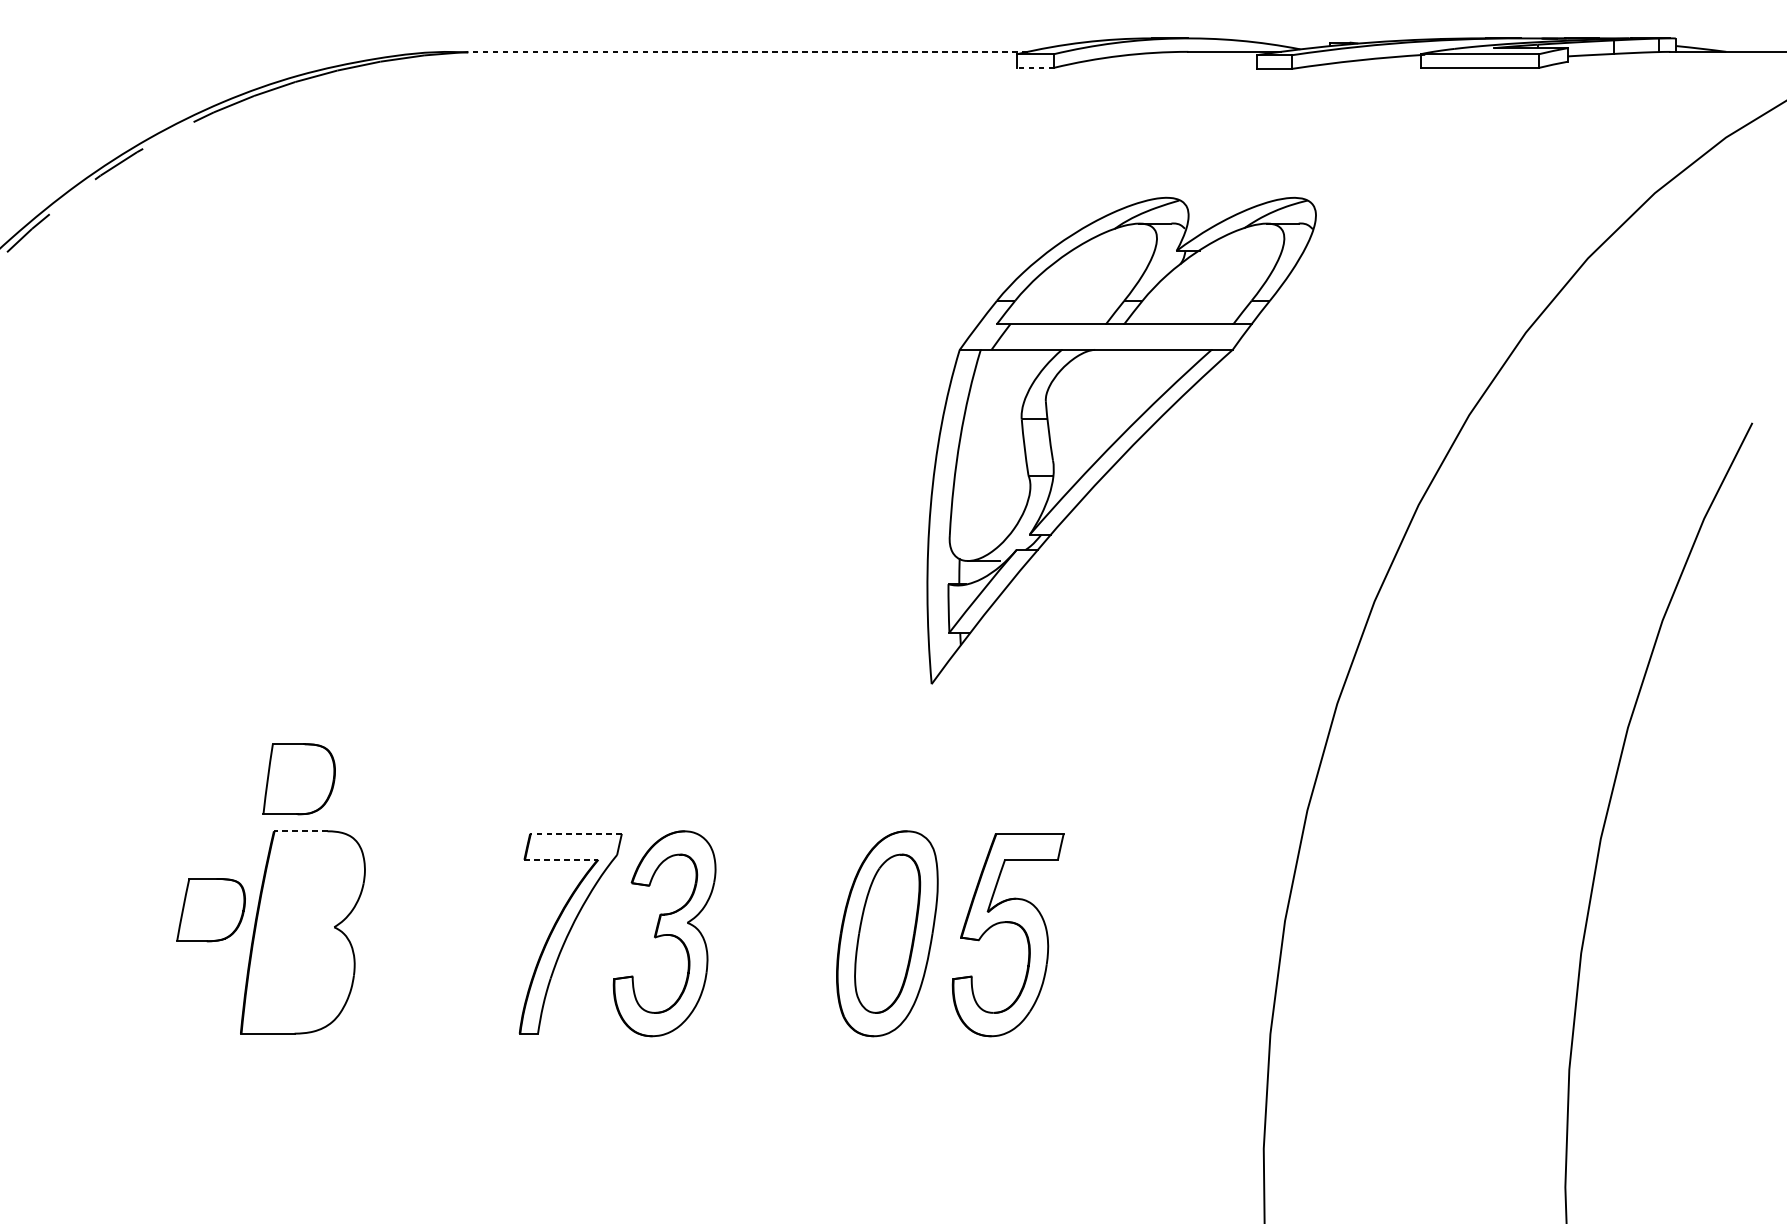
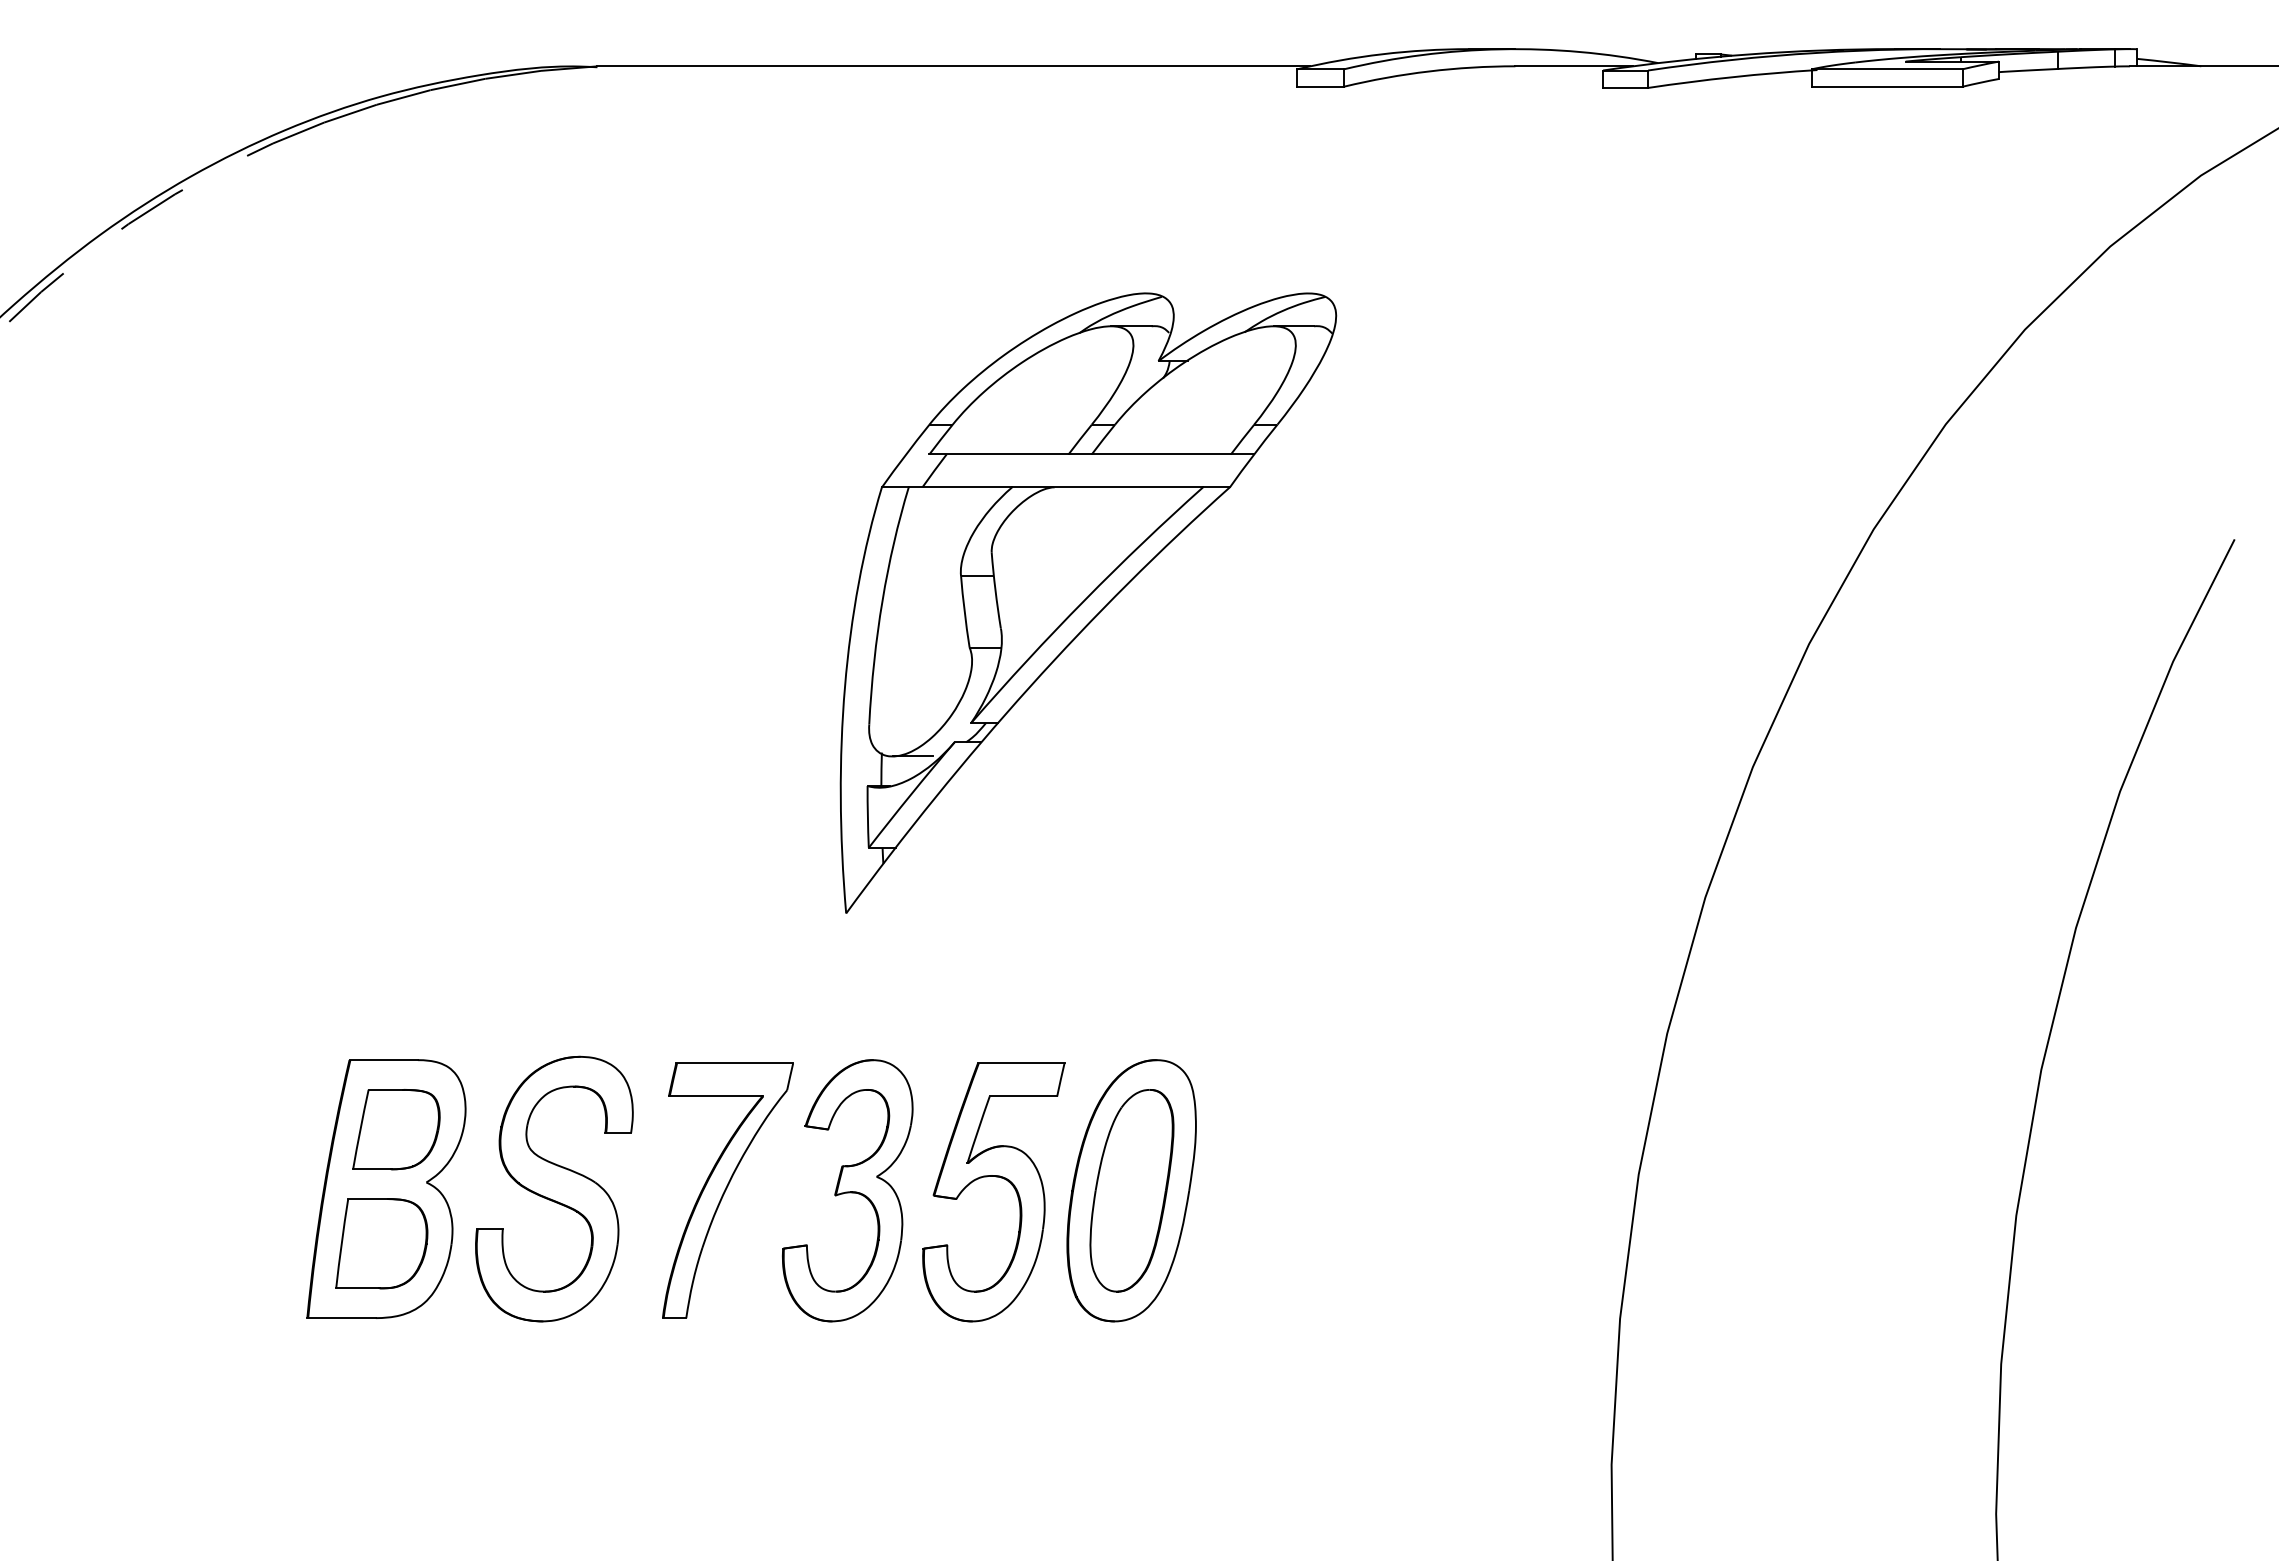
line: (747, 52) -> (953, 66), dashed -> solid
line: (1035, 67) -> (1320, 86), dashed -> solid
part: (1121, 440) -> (1088, 602), moved
part: (299, 779) -> (381, 1243), moved
line: (300, 831) -> (383, 1060), dashed -> solid
line: (575, 833) -> (734, 1063), dashed -> solid
line: (560, 859) -> (715, 1096), dashed -> solid
part: (211, 910) -> (396, 1129), moved
part: (1010, 923) -> (996, 1177), moved
part: (434, 931) -> (554, 1188), added

